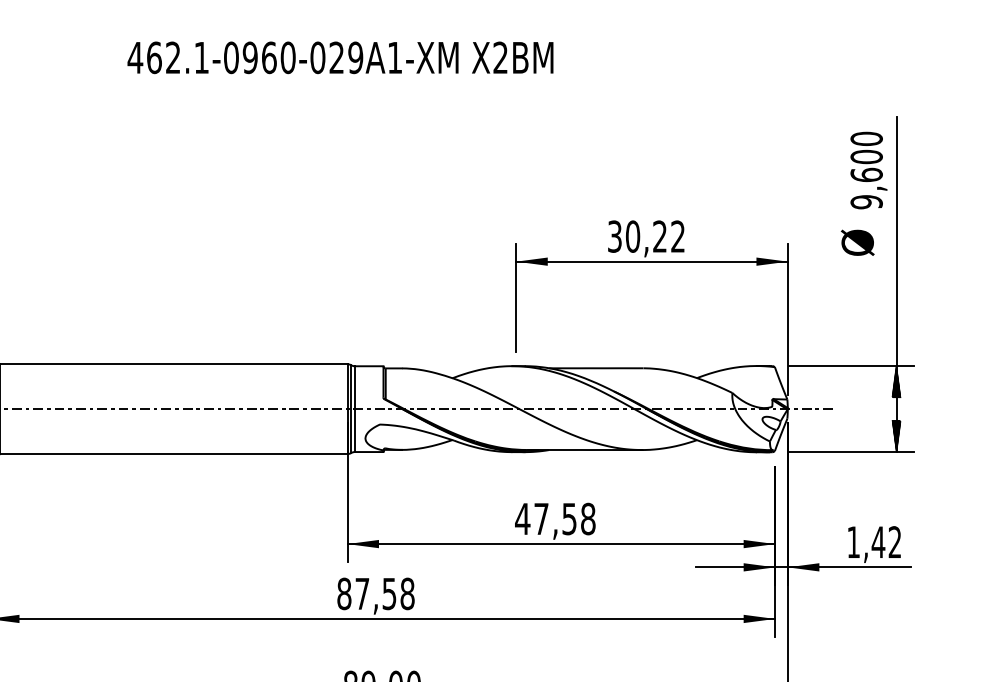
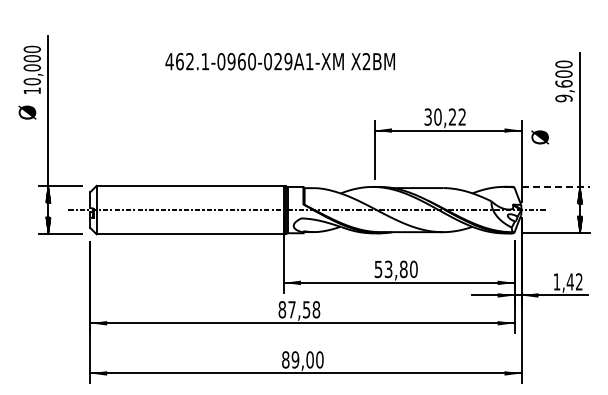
text: (339, 57) -> (279, 61), moved
text: (858, 242) -> (540, 137), moved
line: (852, 365) -> (556, 186), solid -> dashed
text: (554, 519) -> (395, 269), 47,58 -> 53,80

